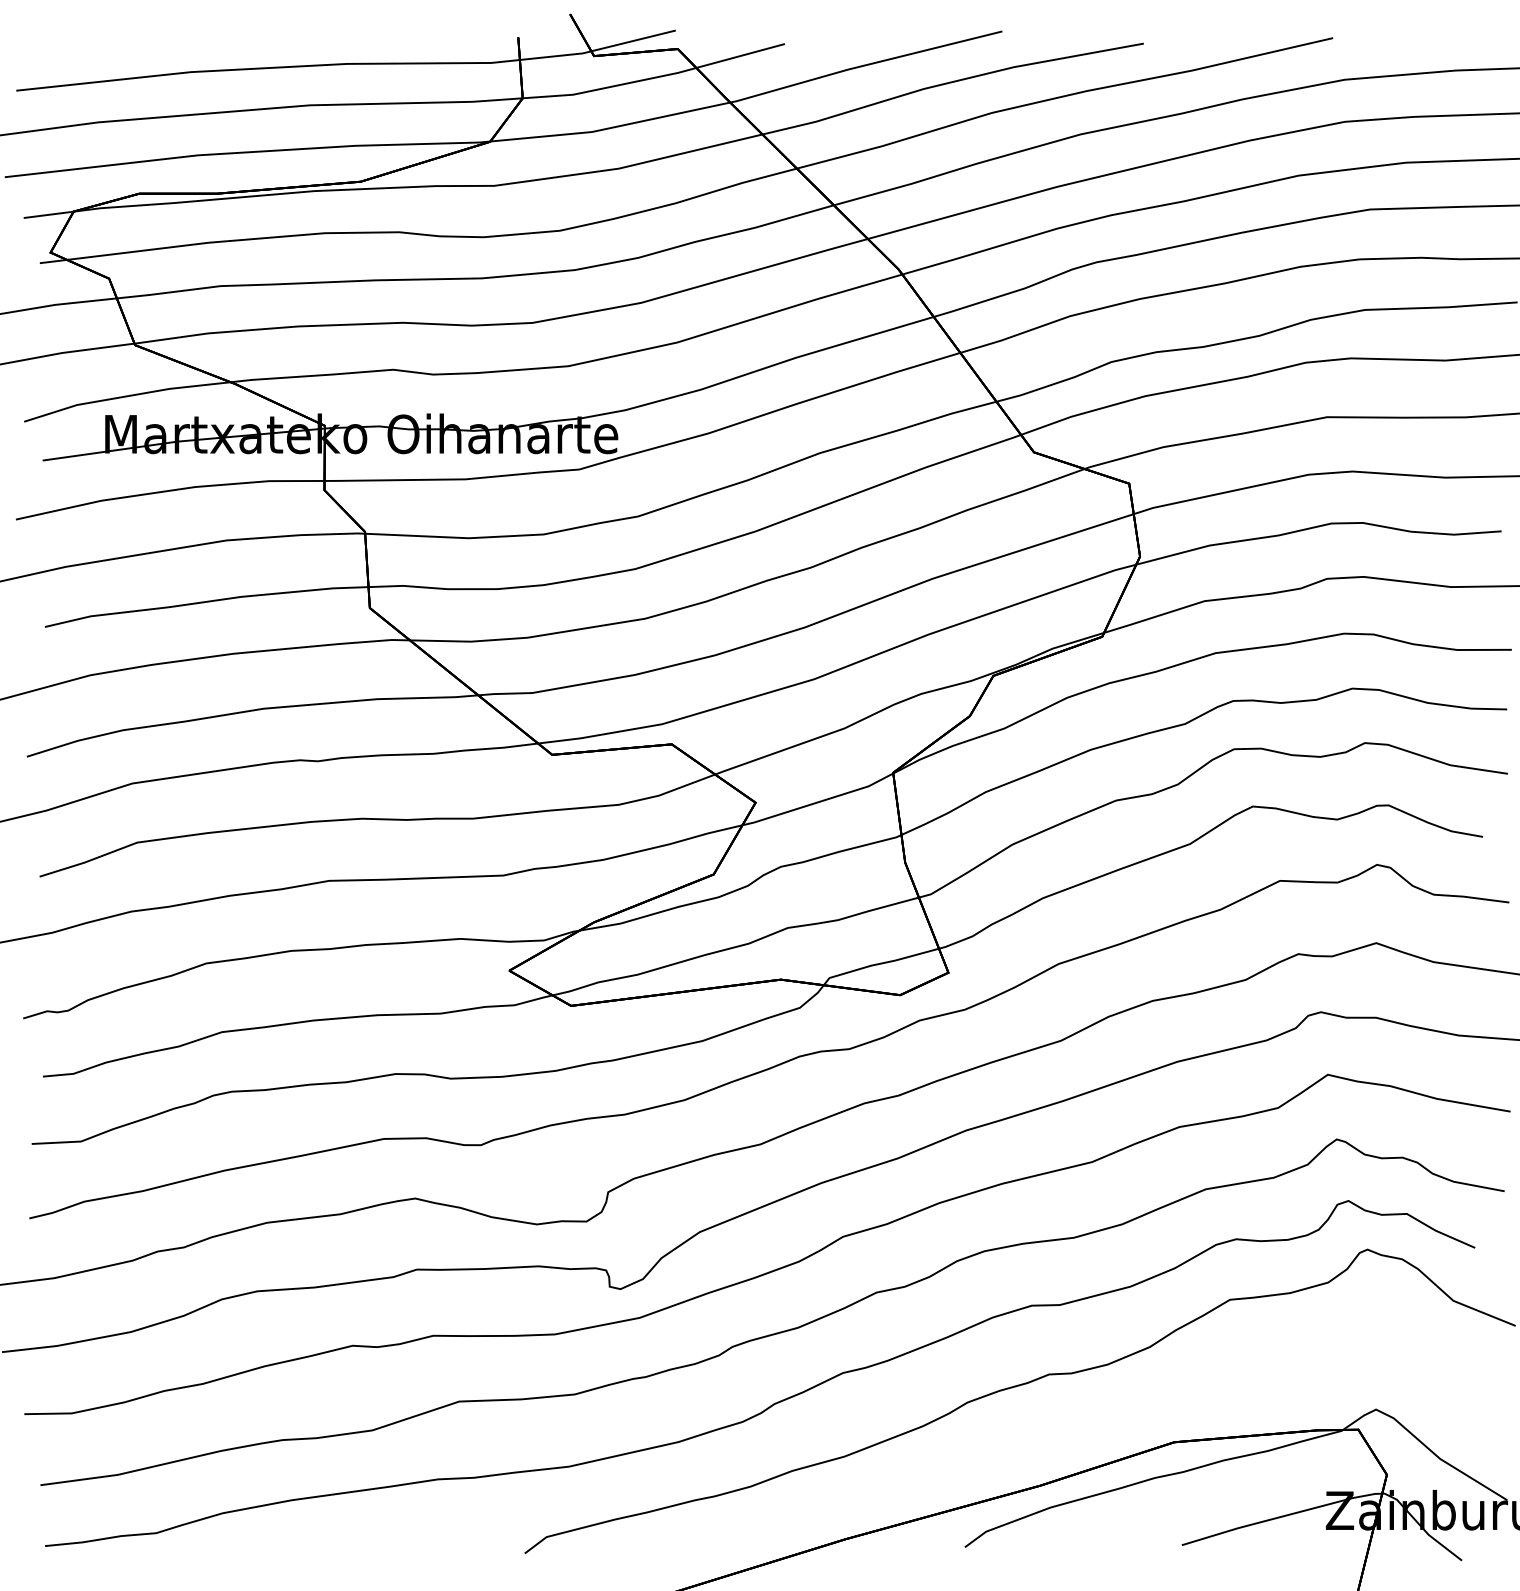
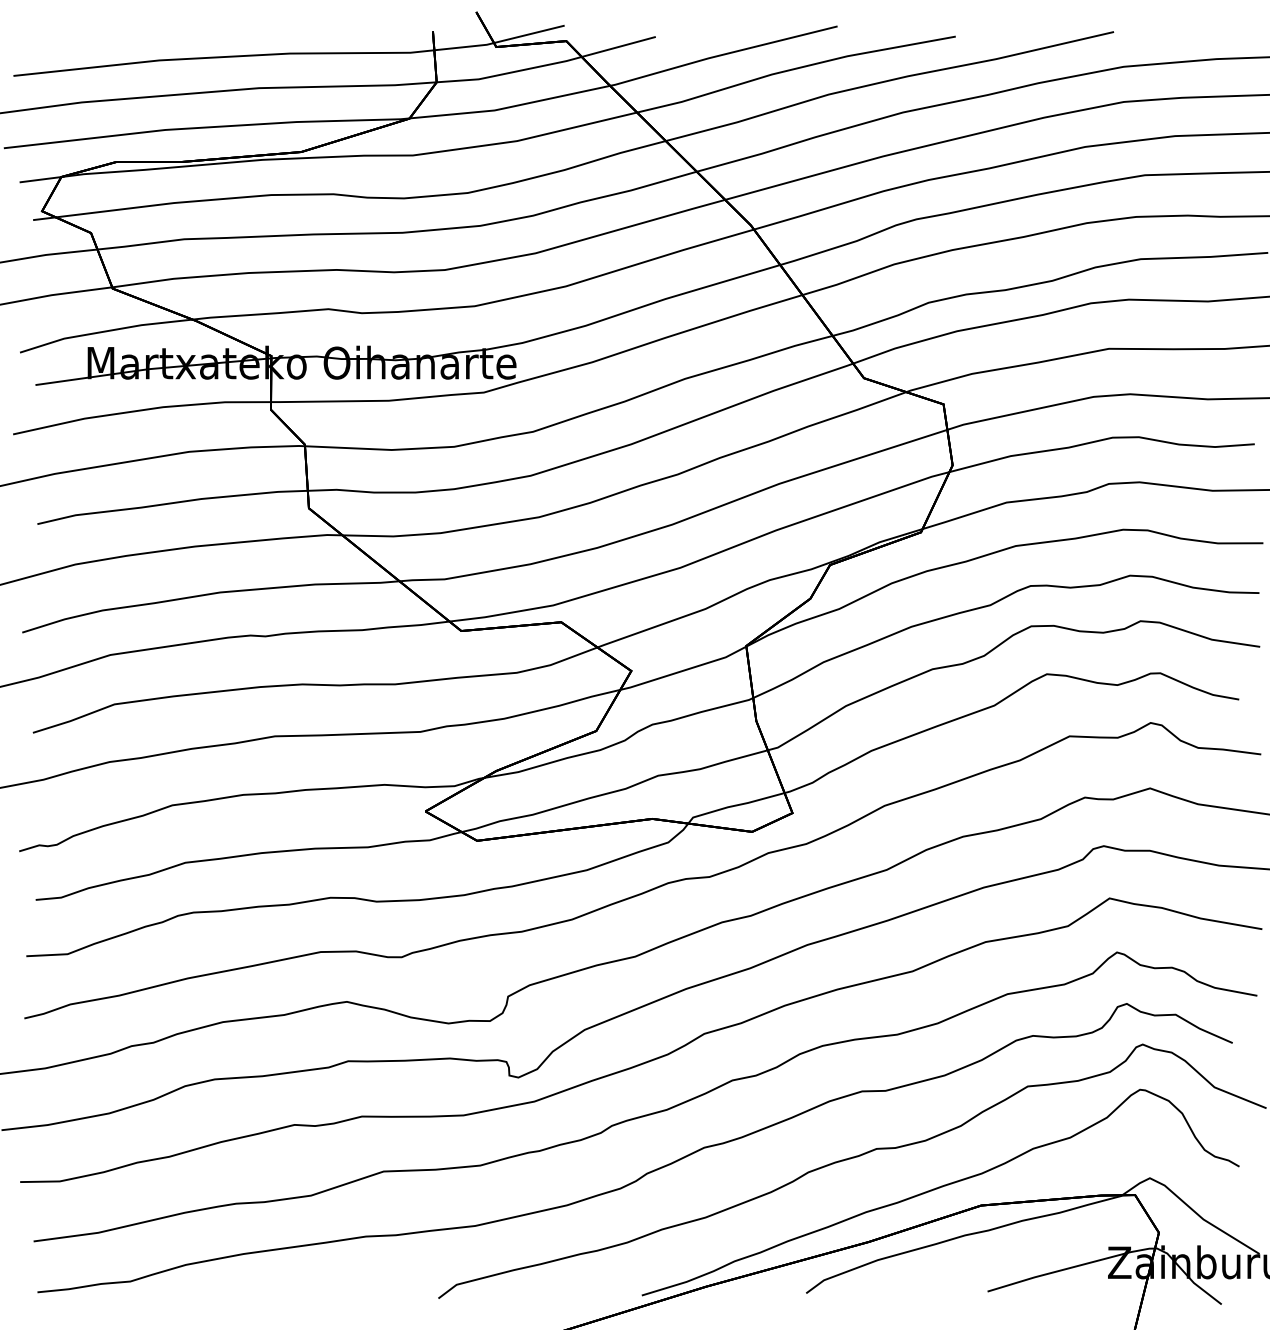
curve: (1125, 1421) -> (940, 1188), added

